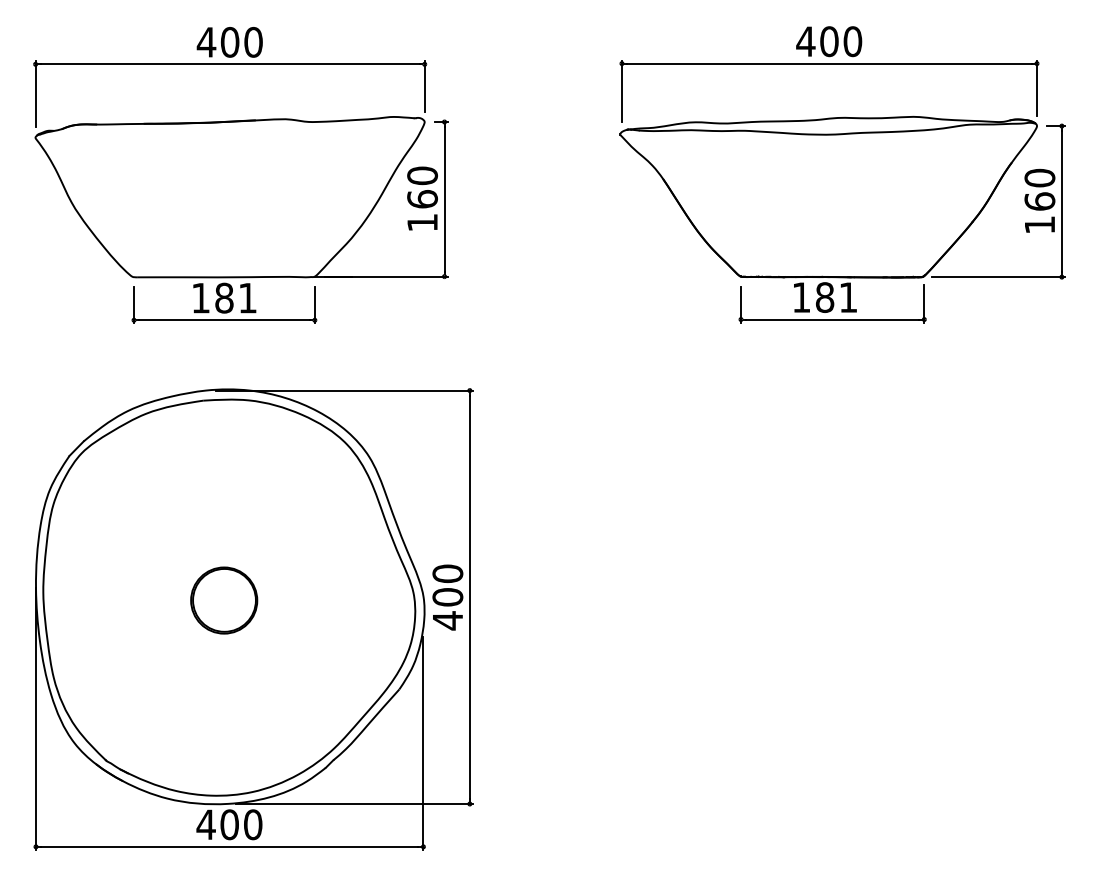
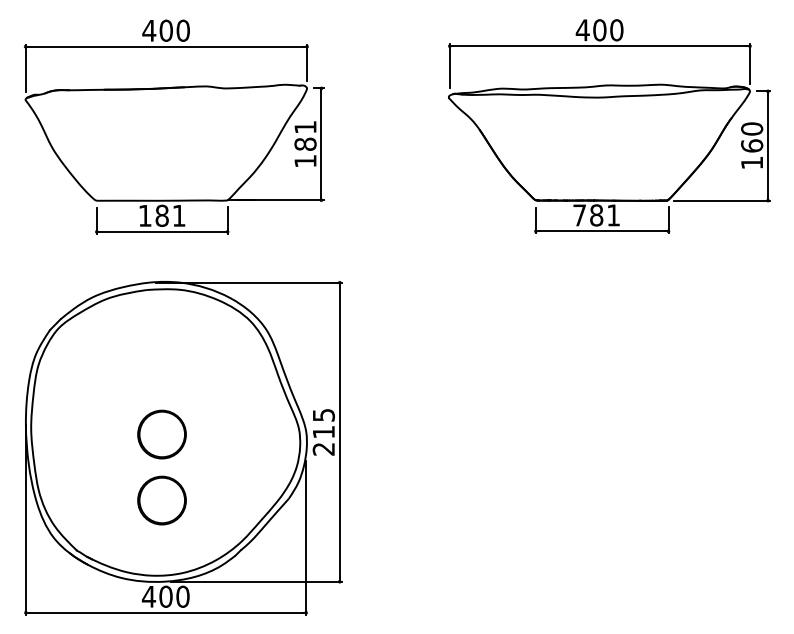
text: (422, 187) -> (305, 135), 160 -> 181
text: (801, 297) -> (579, 215), 181 -> 781
text: (447, 597) -> (323, 432), 400 -> 215
part: (223, 691) -> (161, 500), added

